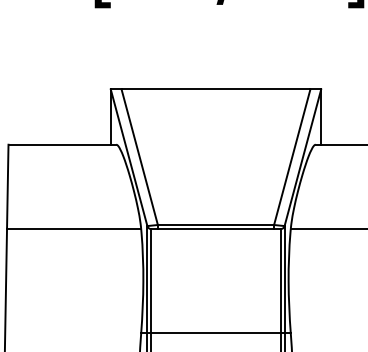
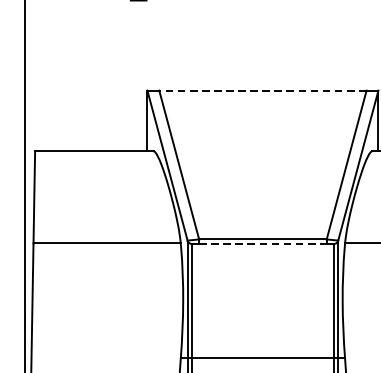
line: (215, 89) -> (262, 90), solid -> dashed
line: (216, 229) -> (263, 244), solid -> dashed

